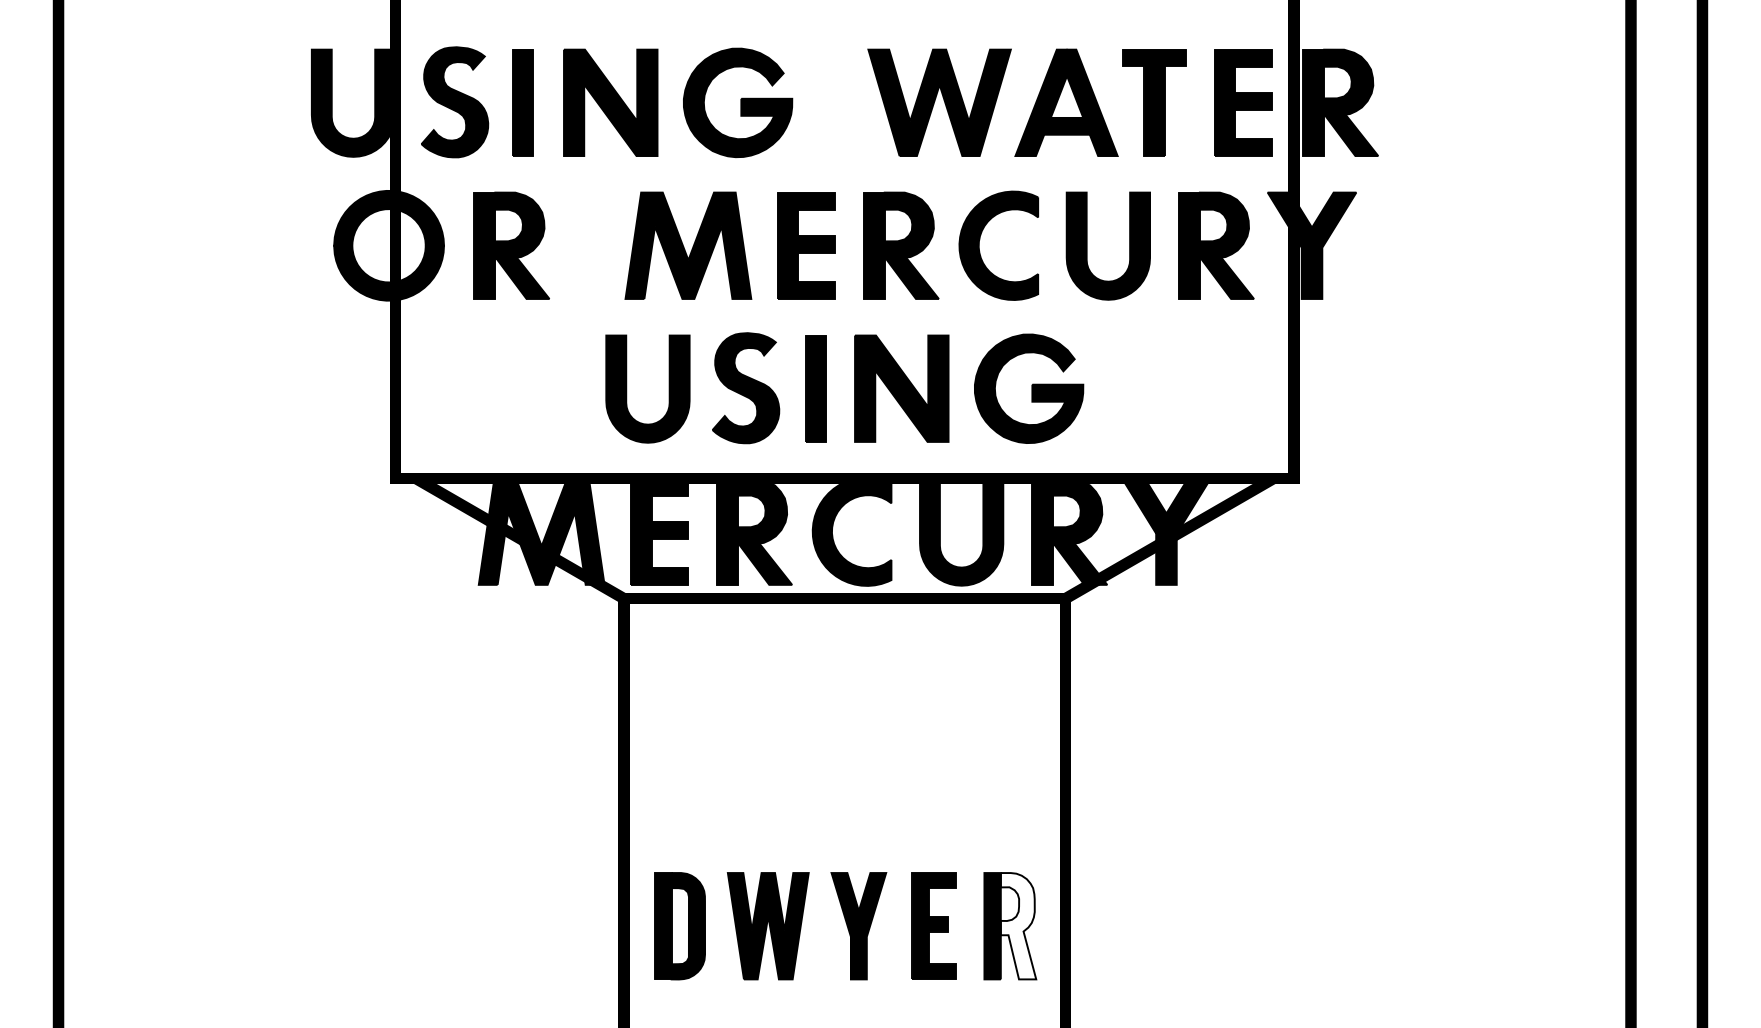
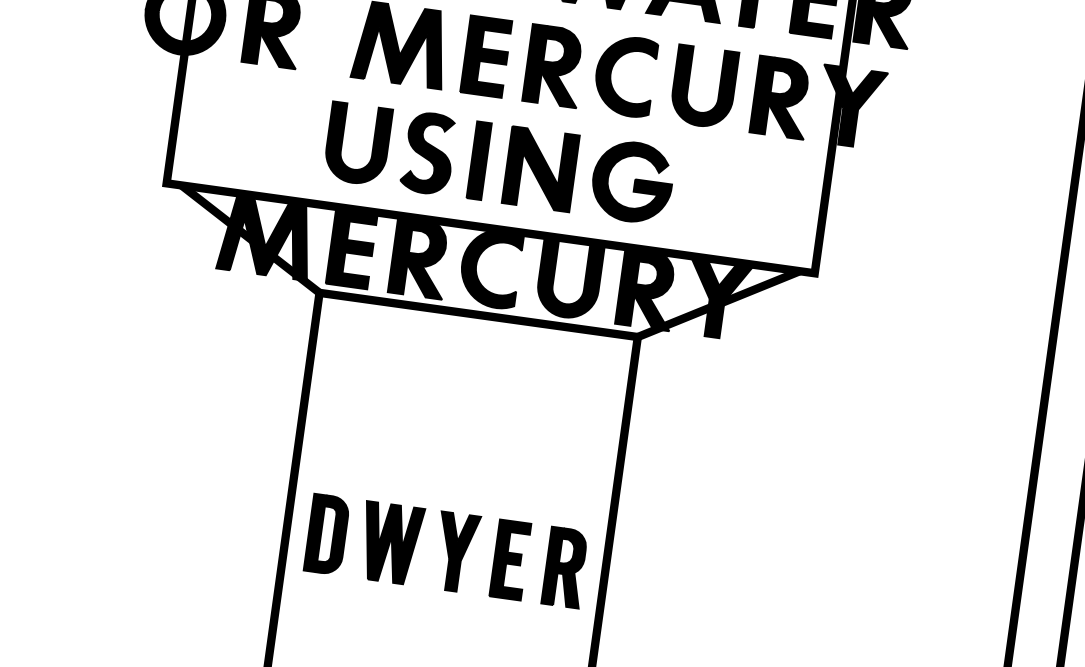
fill: (1018, 926) -> (571, 568), added

